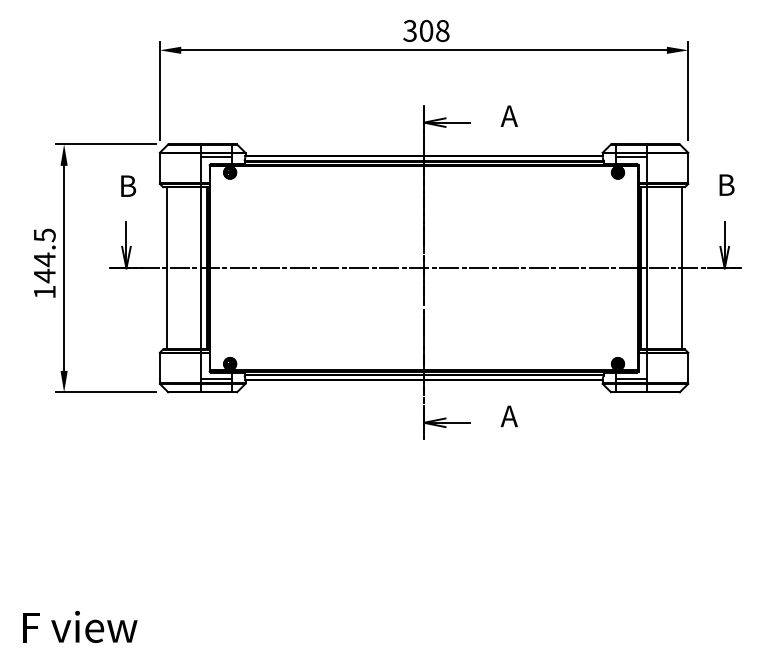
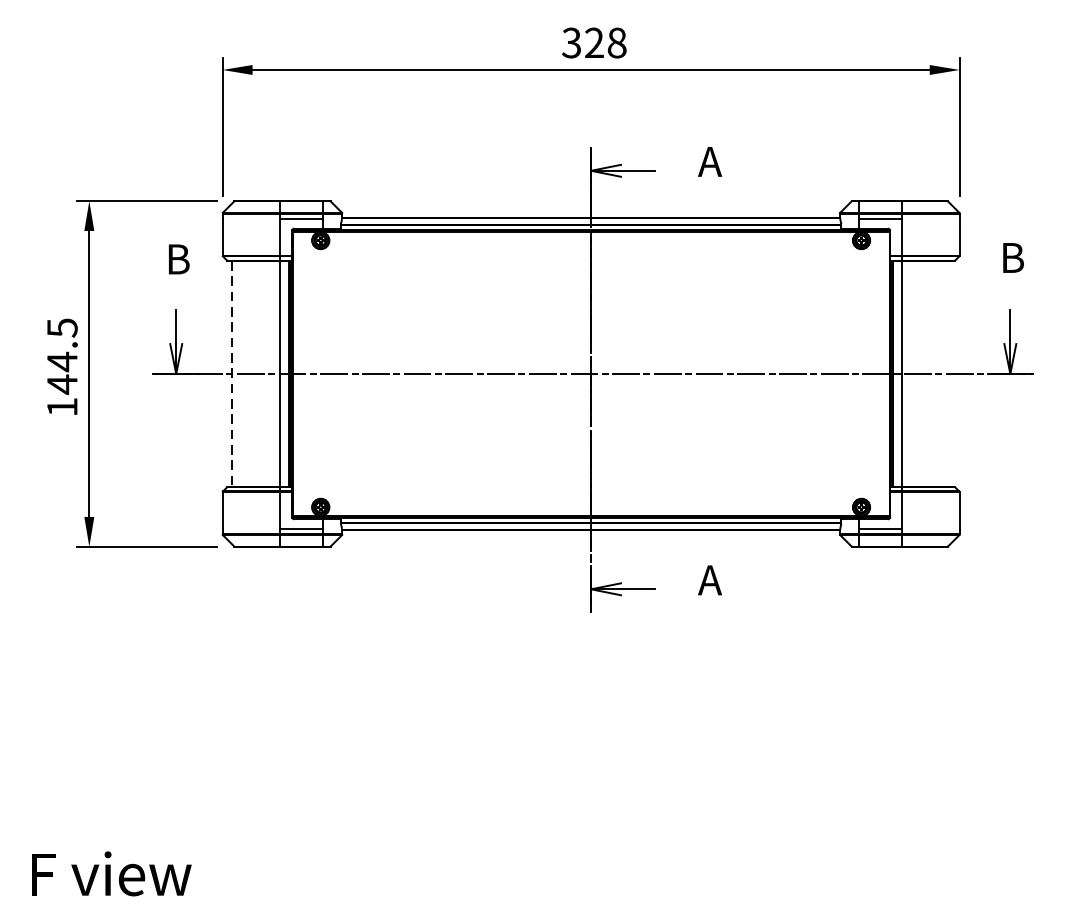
text: (426, 30) -> (594, 42), 308 -> 328
line: (166, 268) -> (232, 374), solid -> dashed
line: (681, 268) -> (950, 374), removed

